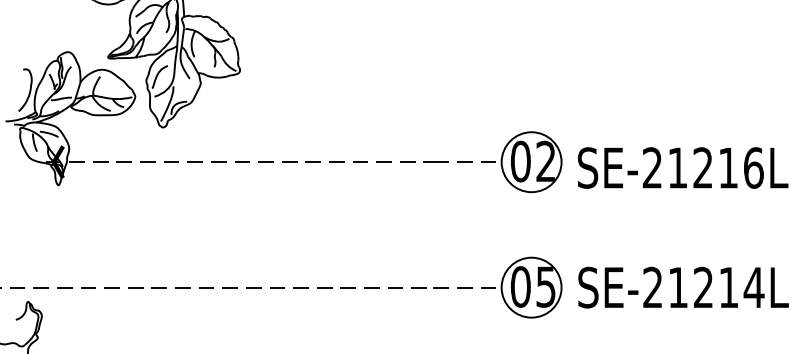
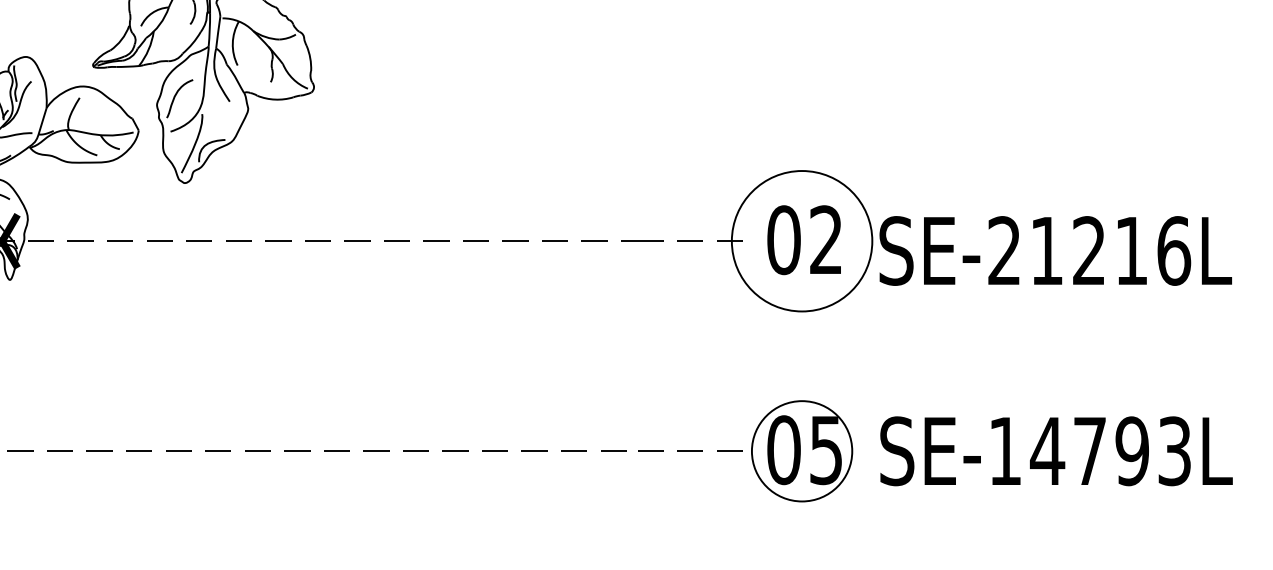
circle: (531, 162) -> (801, 241), size x1.4
text: (703, 287) -> (1089, 451), SE-21214L -> SE-14793L

